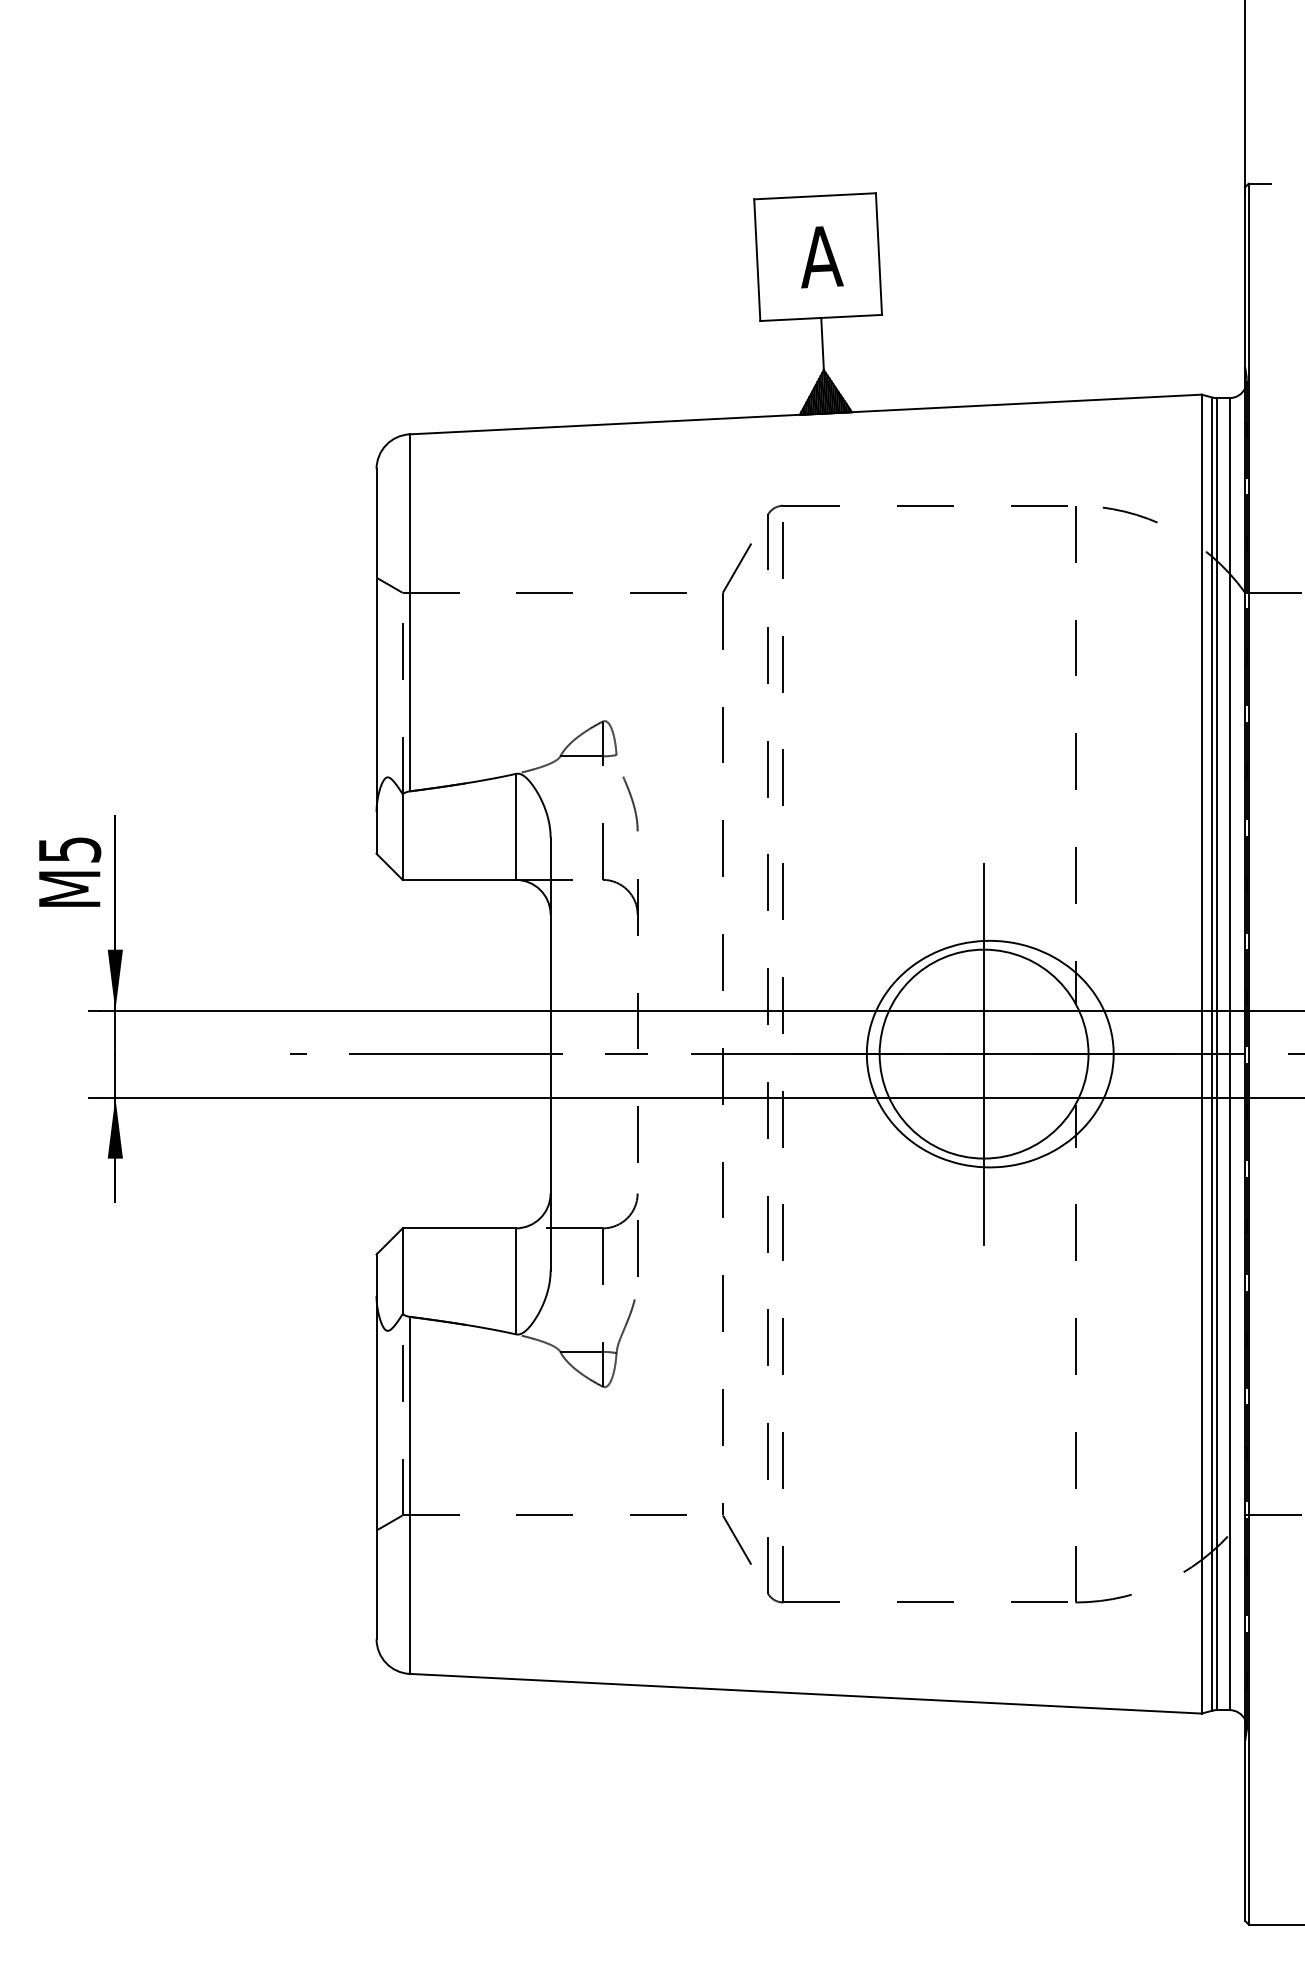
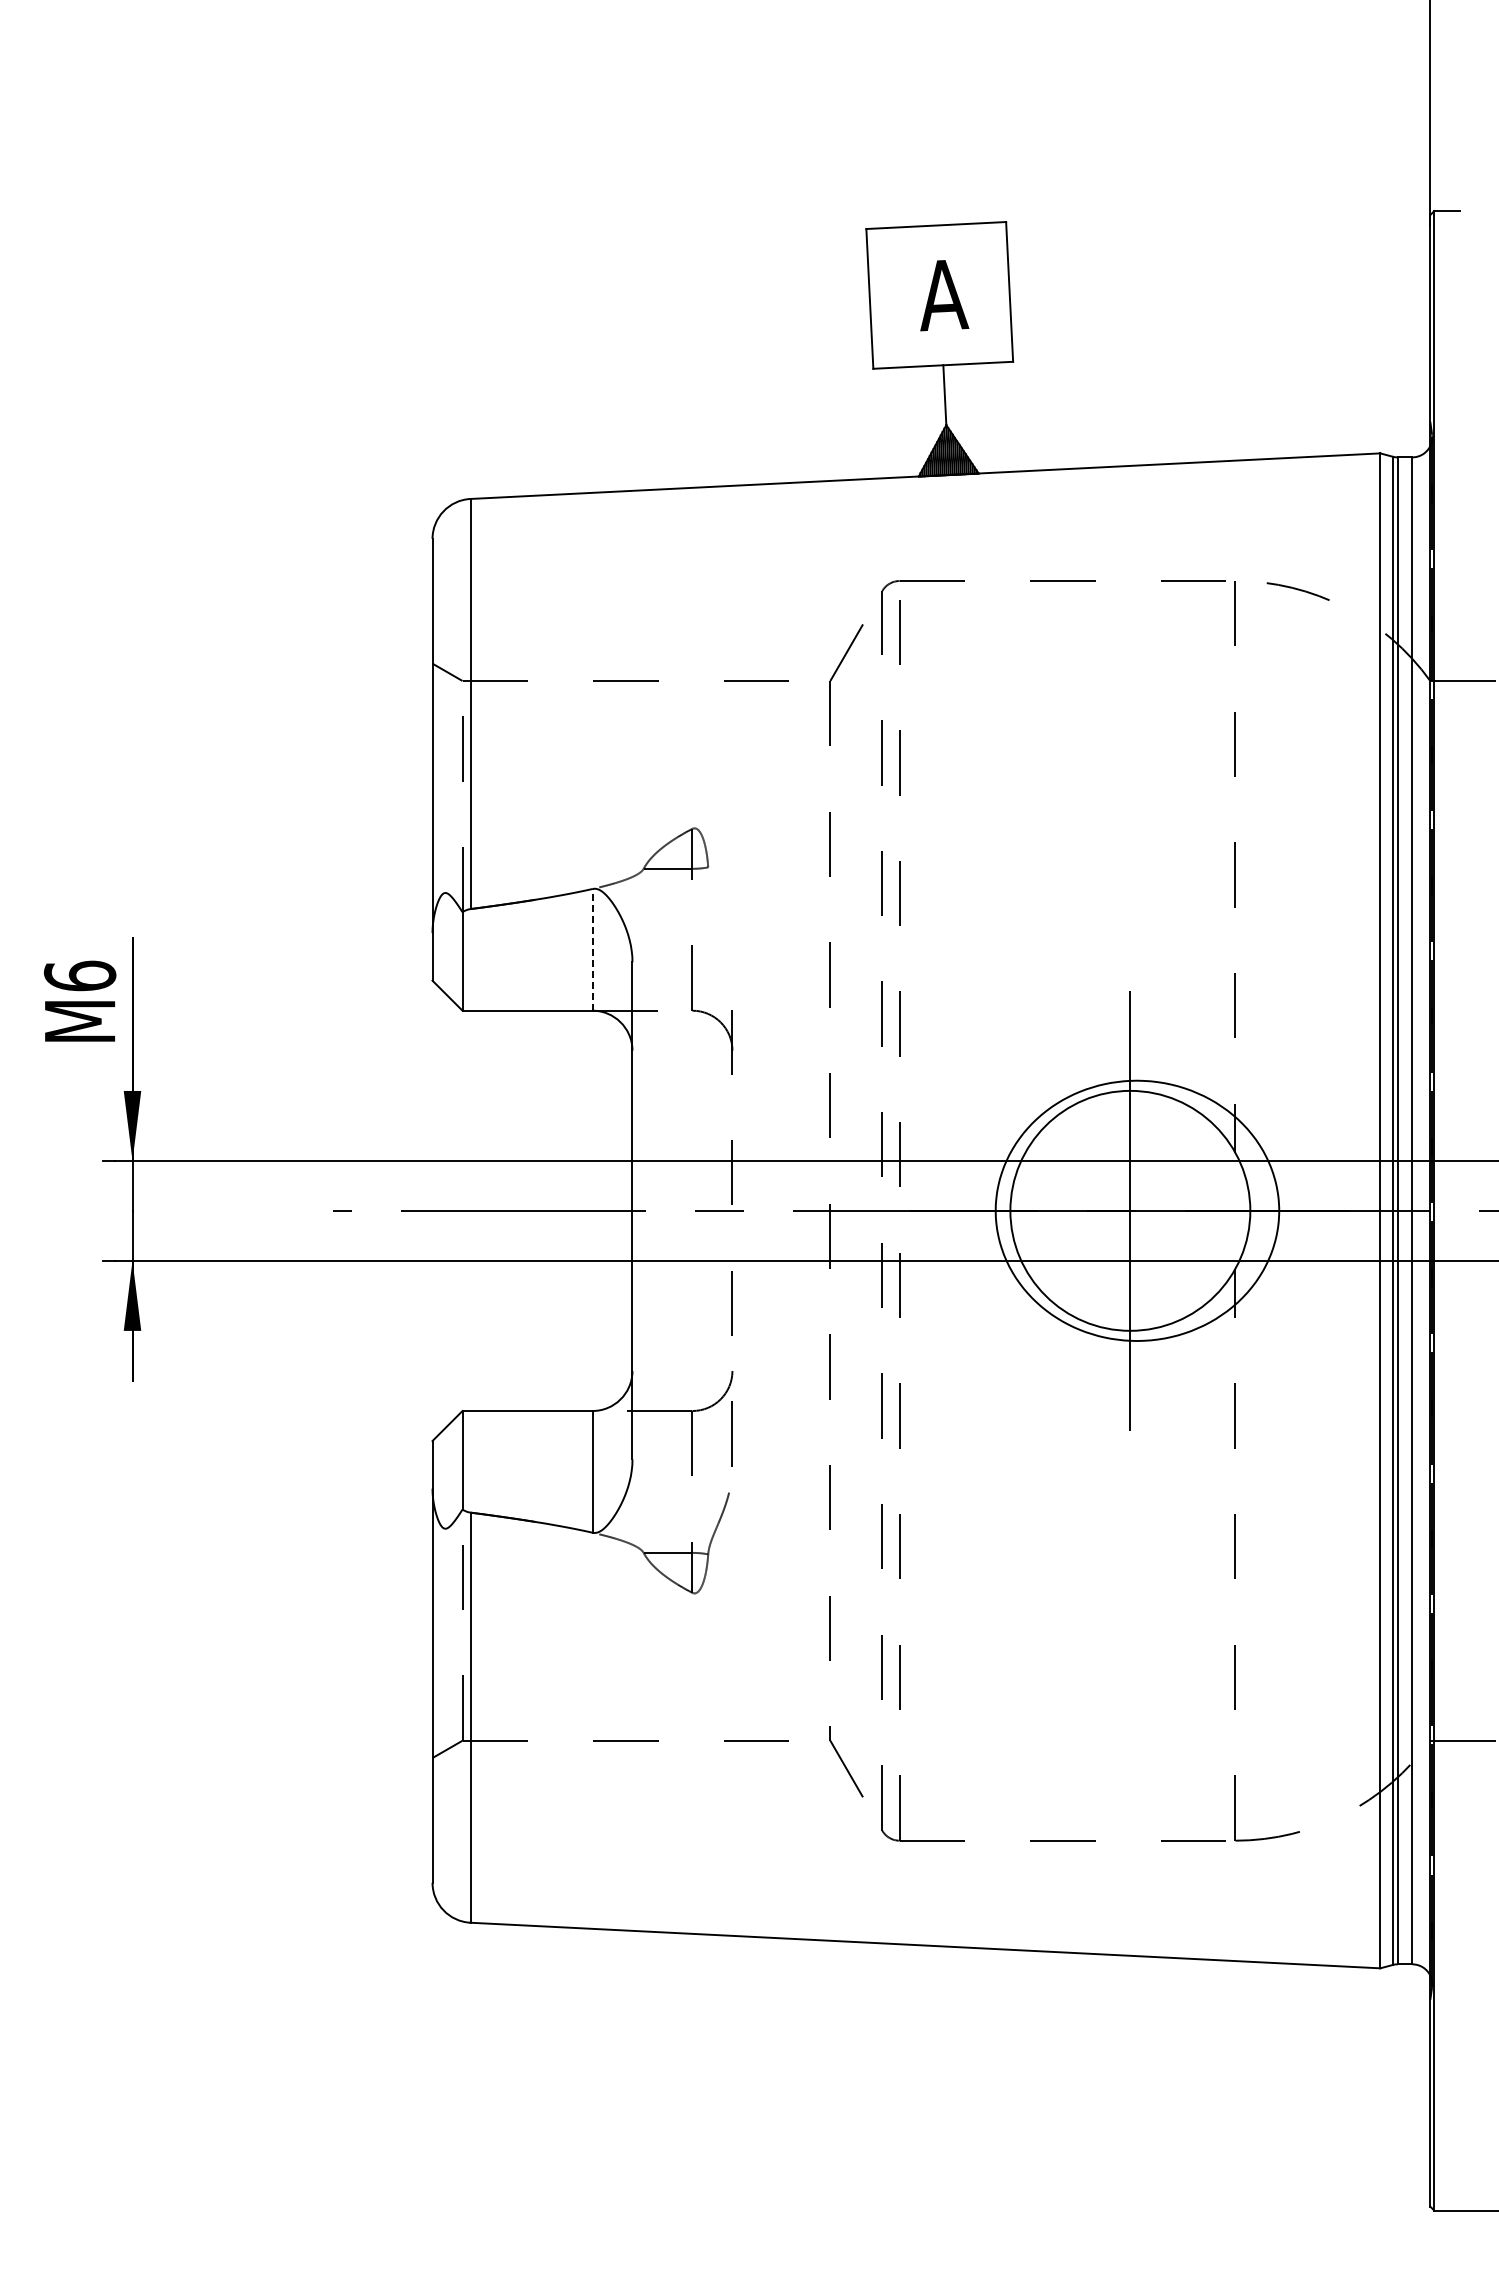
curve: (632, 803) -> (726, 923), removed
line: (515, 826) -> (592, 949), solid -> dashed
text: (69, 849) -> (79, 975), M5 -> M6

